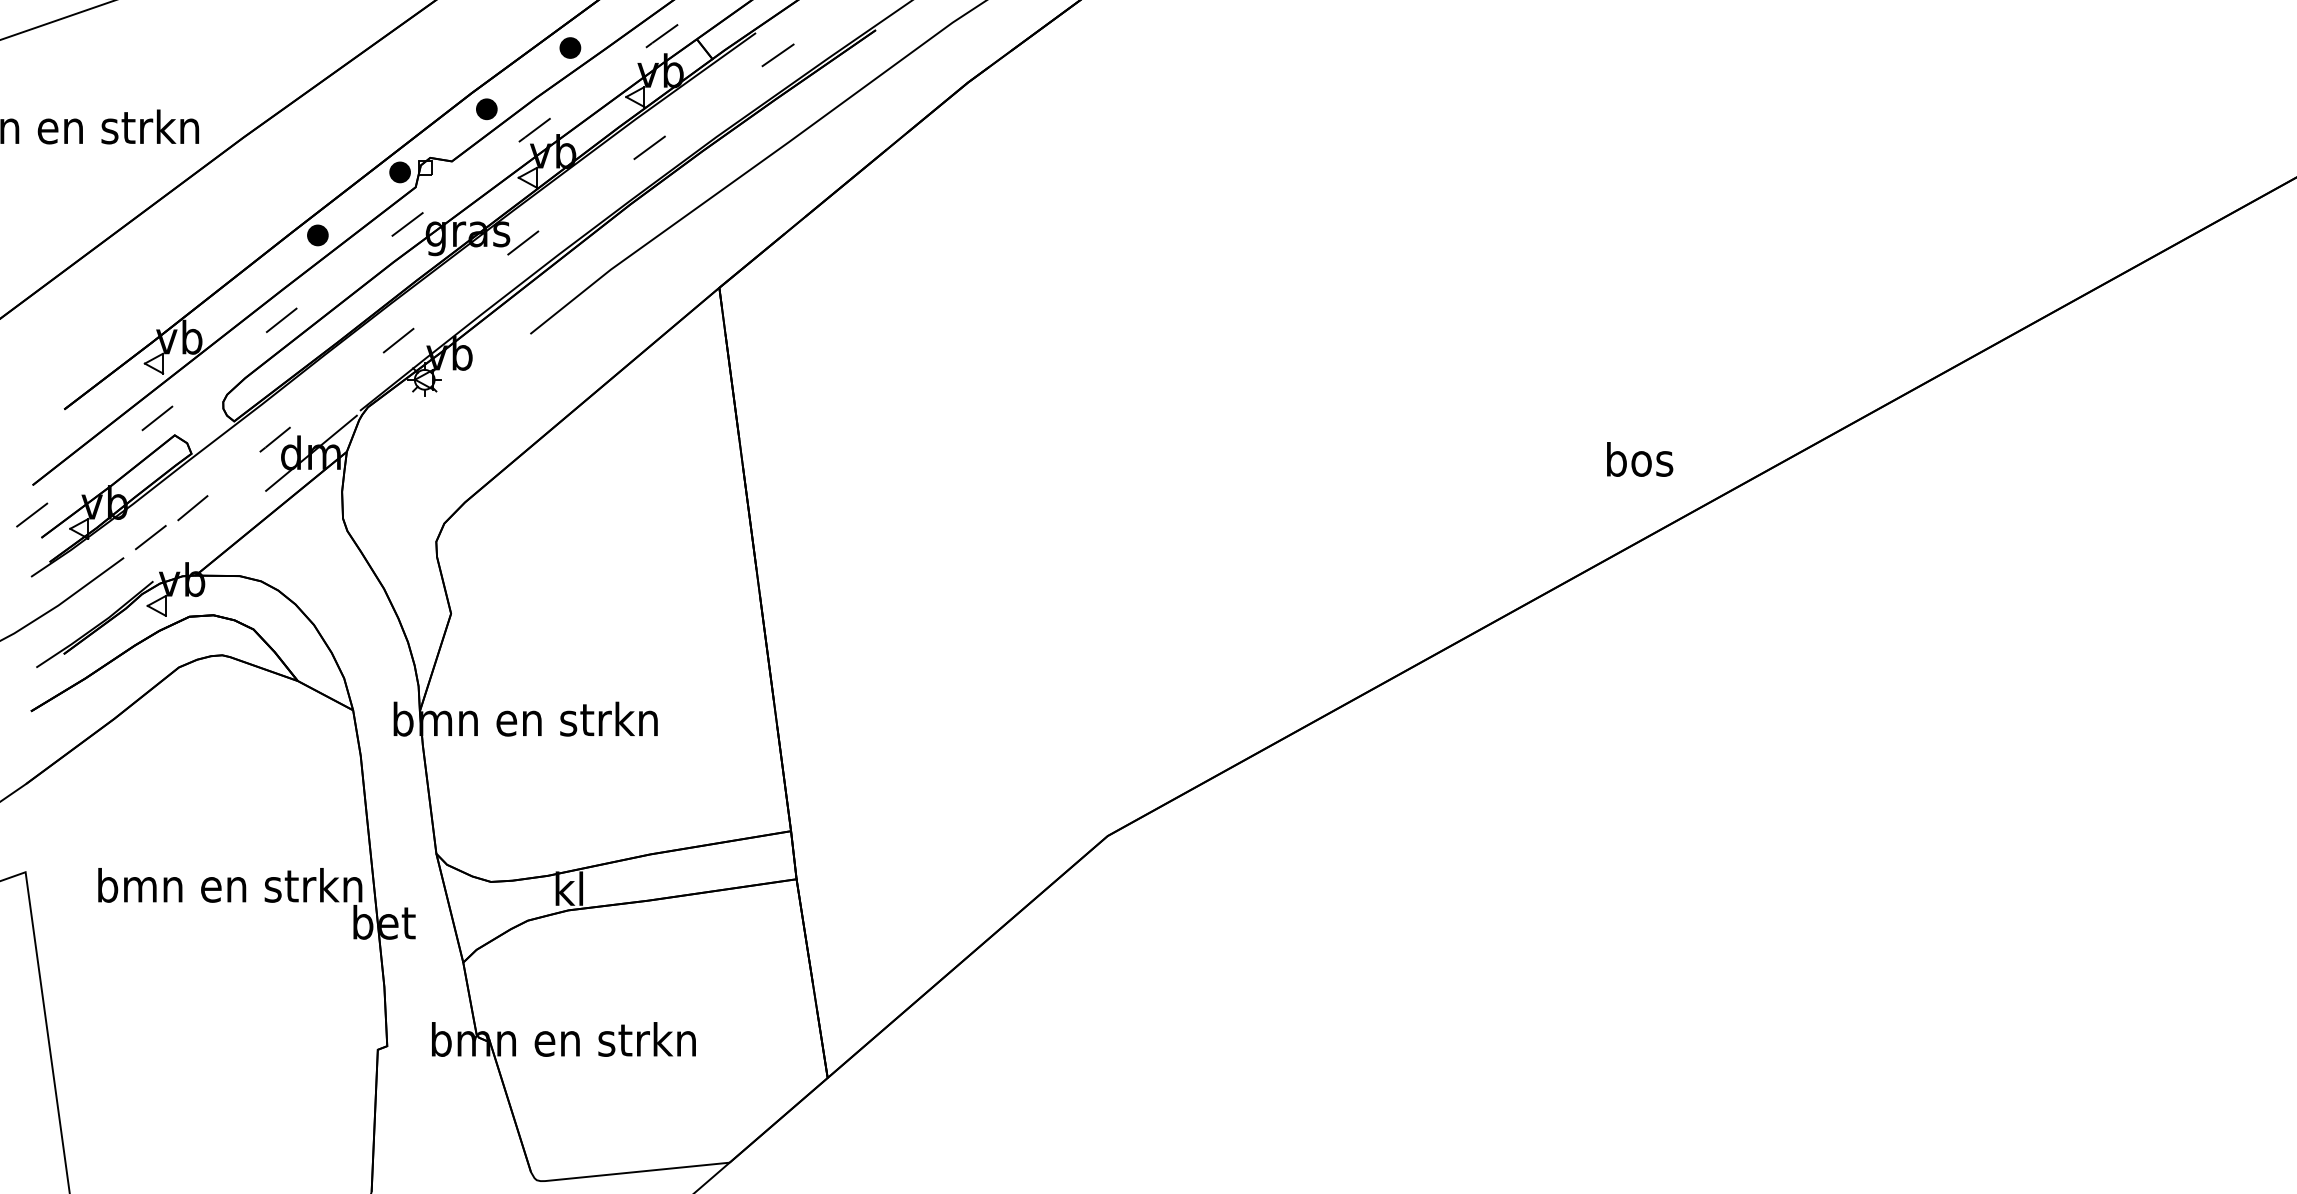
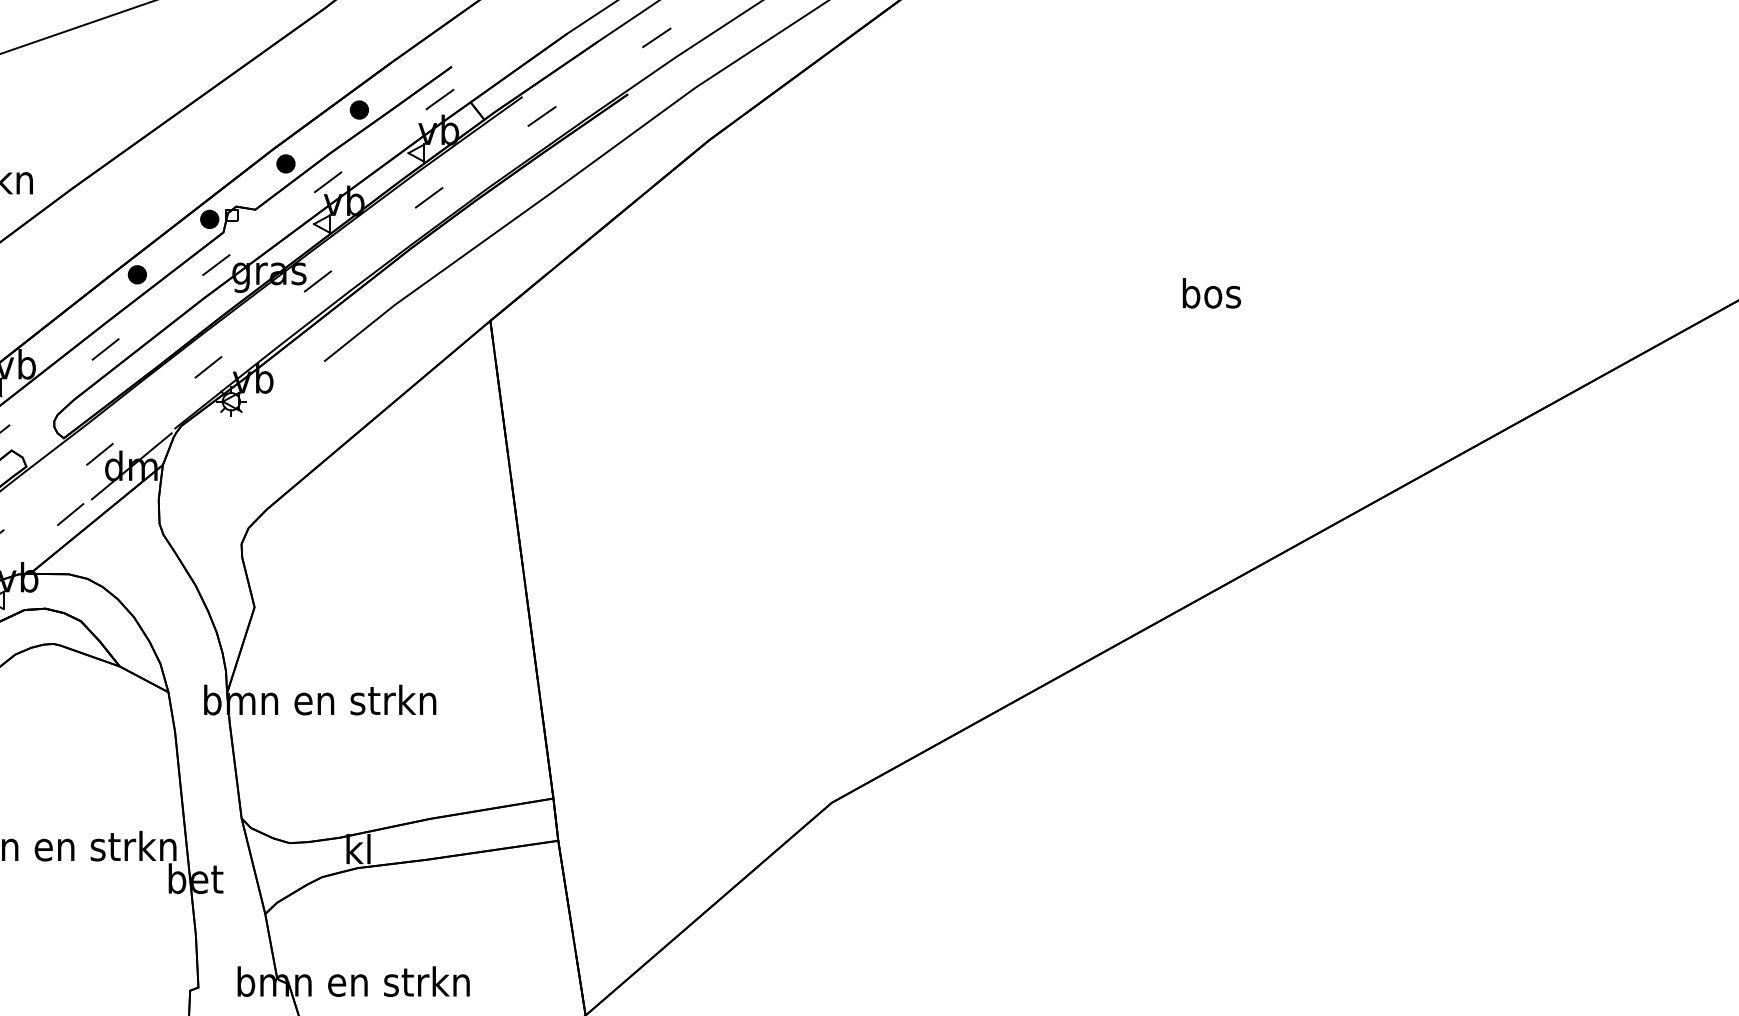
text: (1640, 459) -> (1212, 293), moved
line: (192, 508) -> (70, 514), moved

